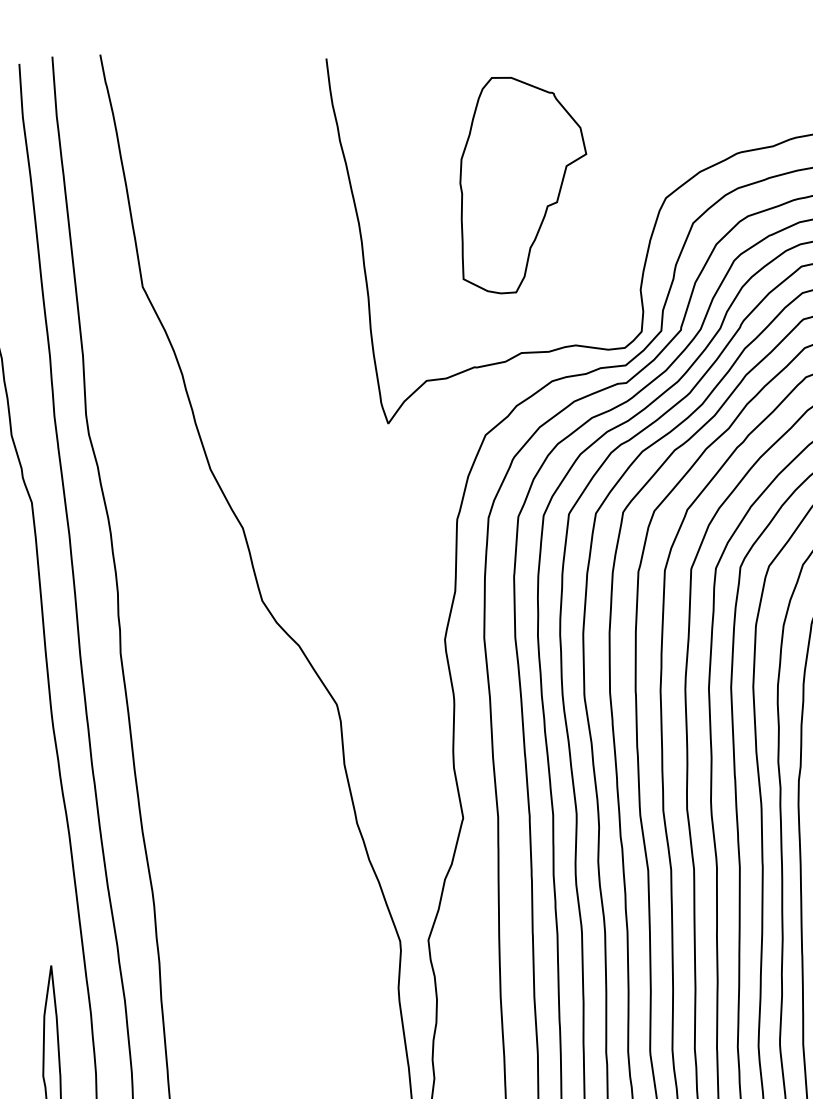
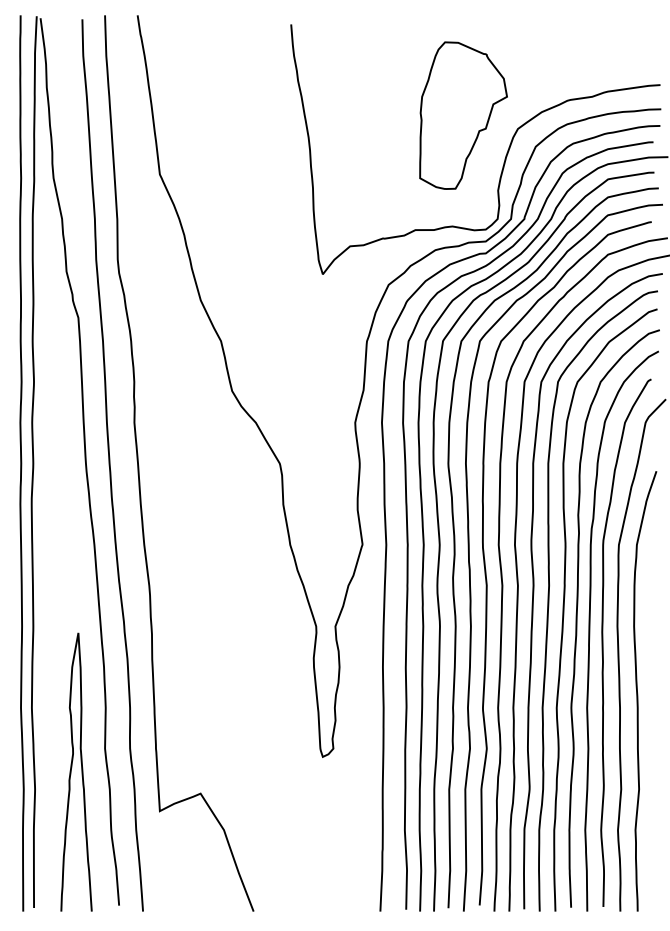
part: (523, 184) -> (463, 115), moved

